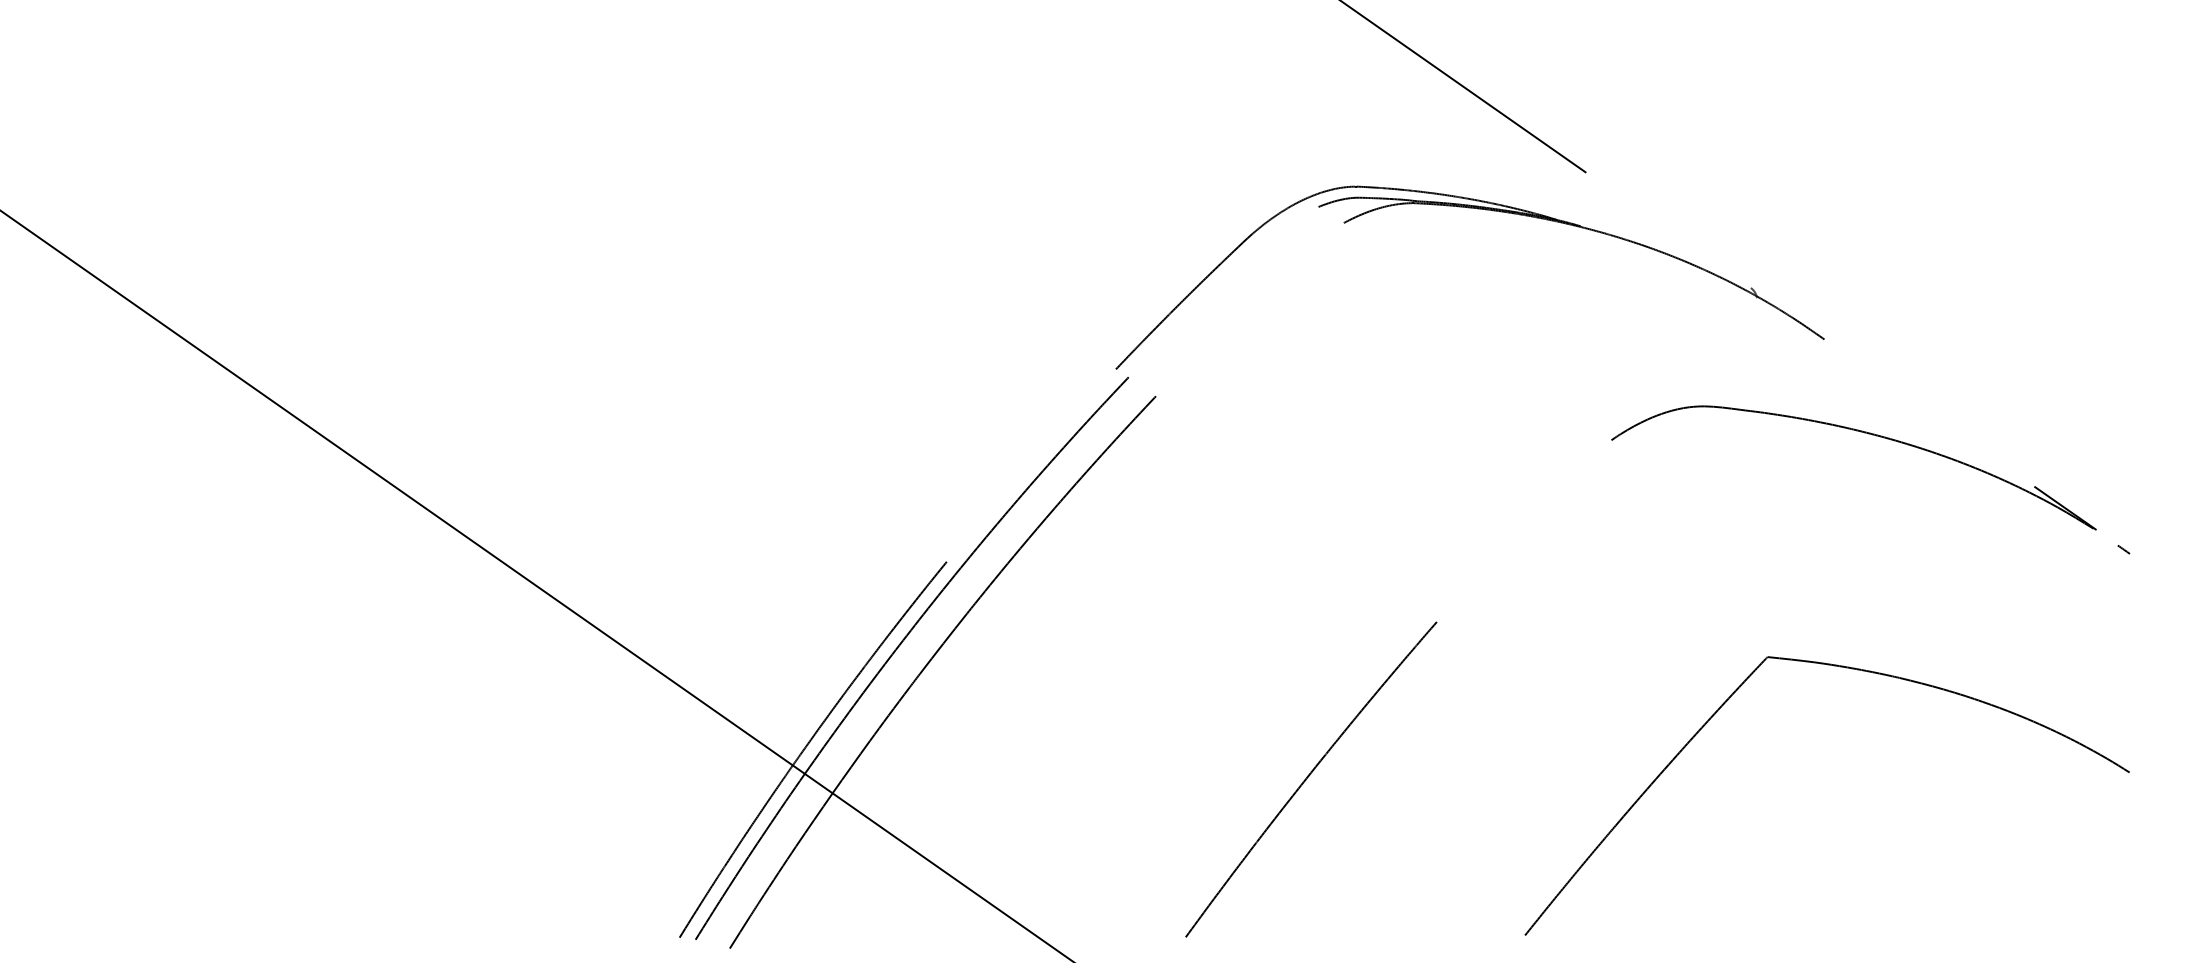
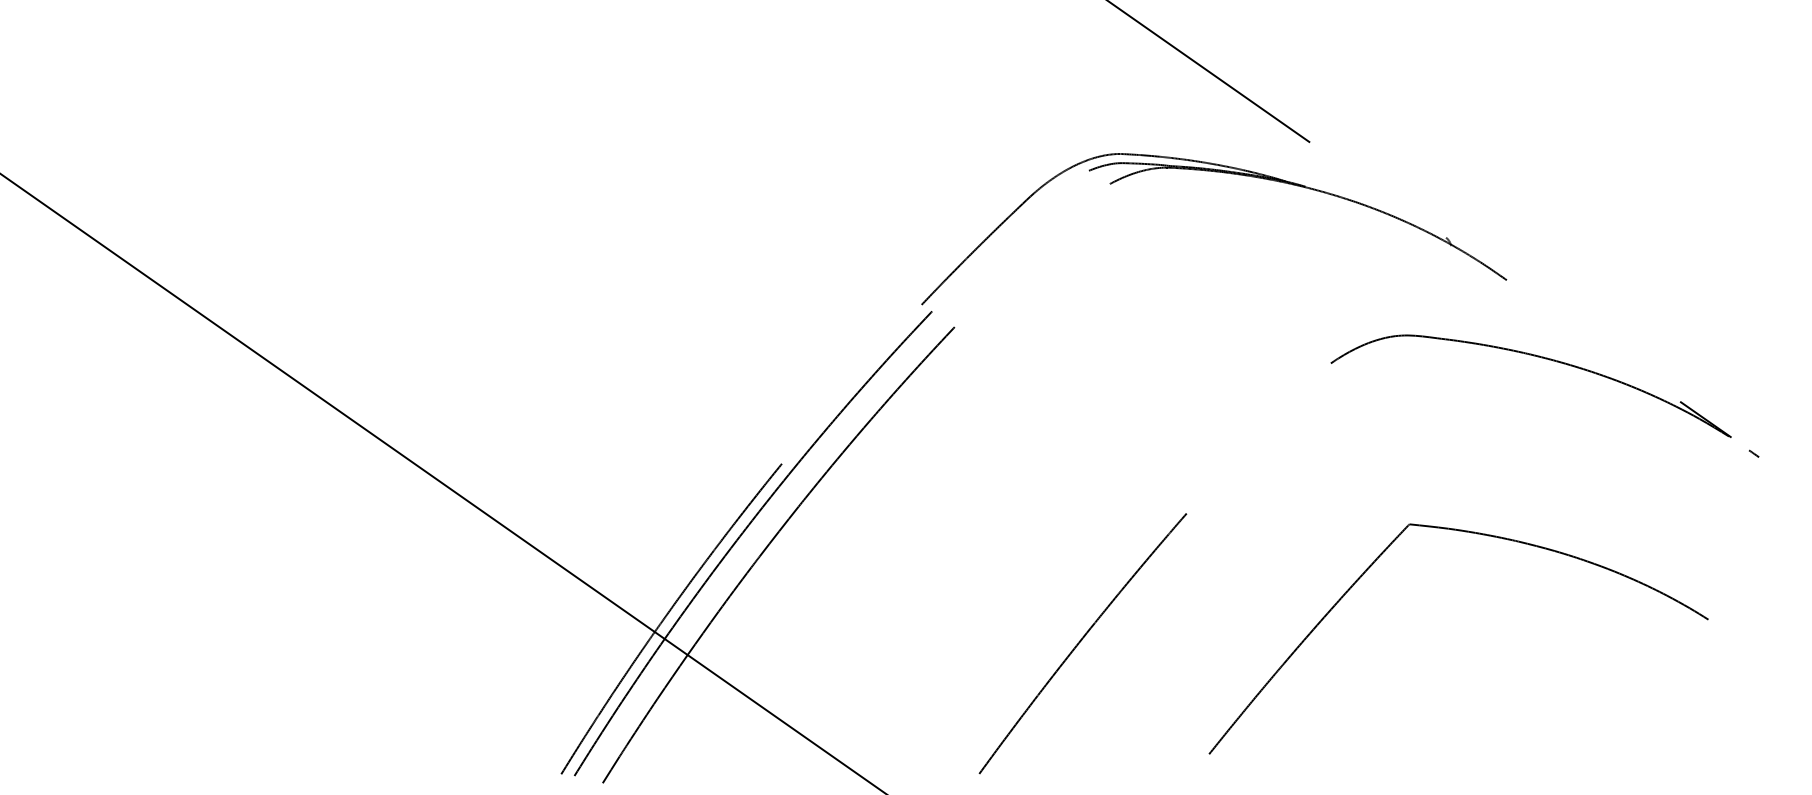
part: (1851, 669) -> (1478, 534), moved

